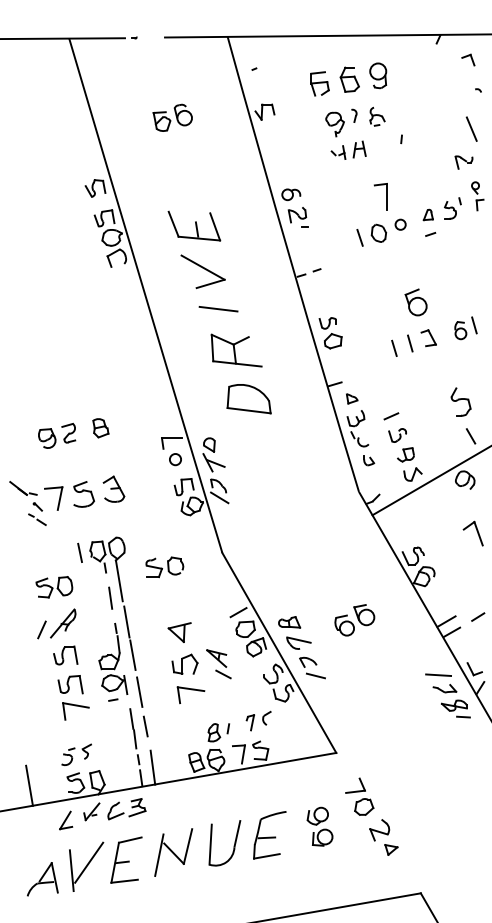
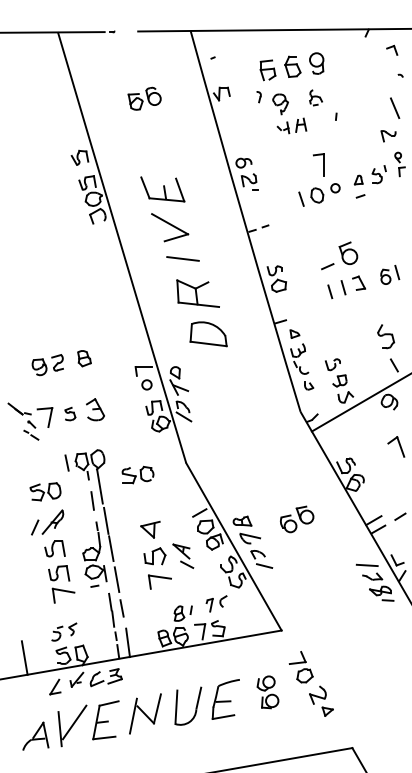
part: (354, 115) -> (259, 96), moved
line: (391, 416) -> (327, 266), moved
part: (83, 494) -> (69, 414), size x0.6

